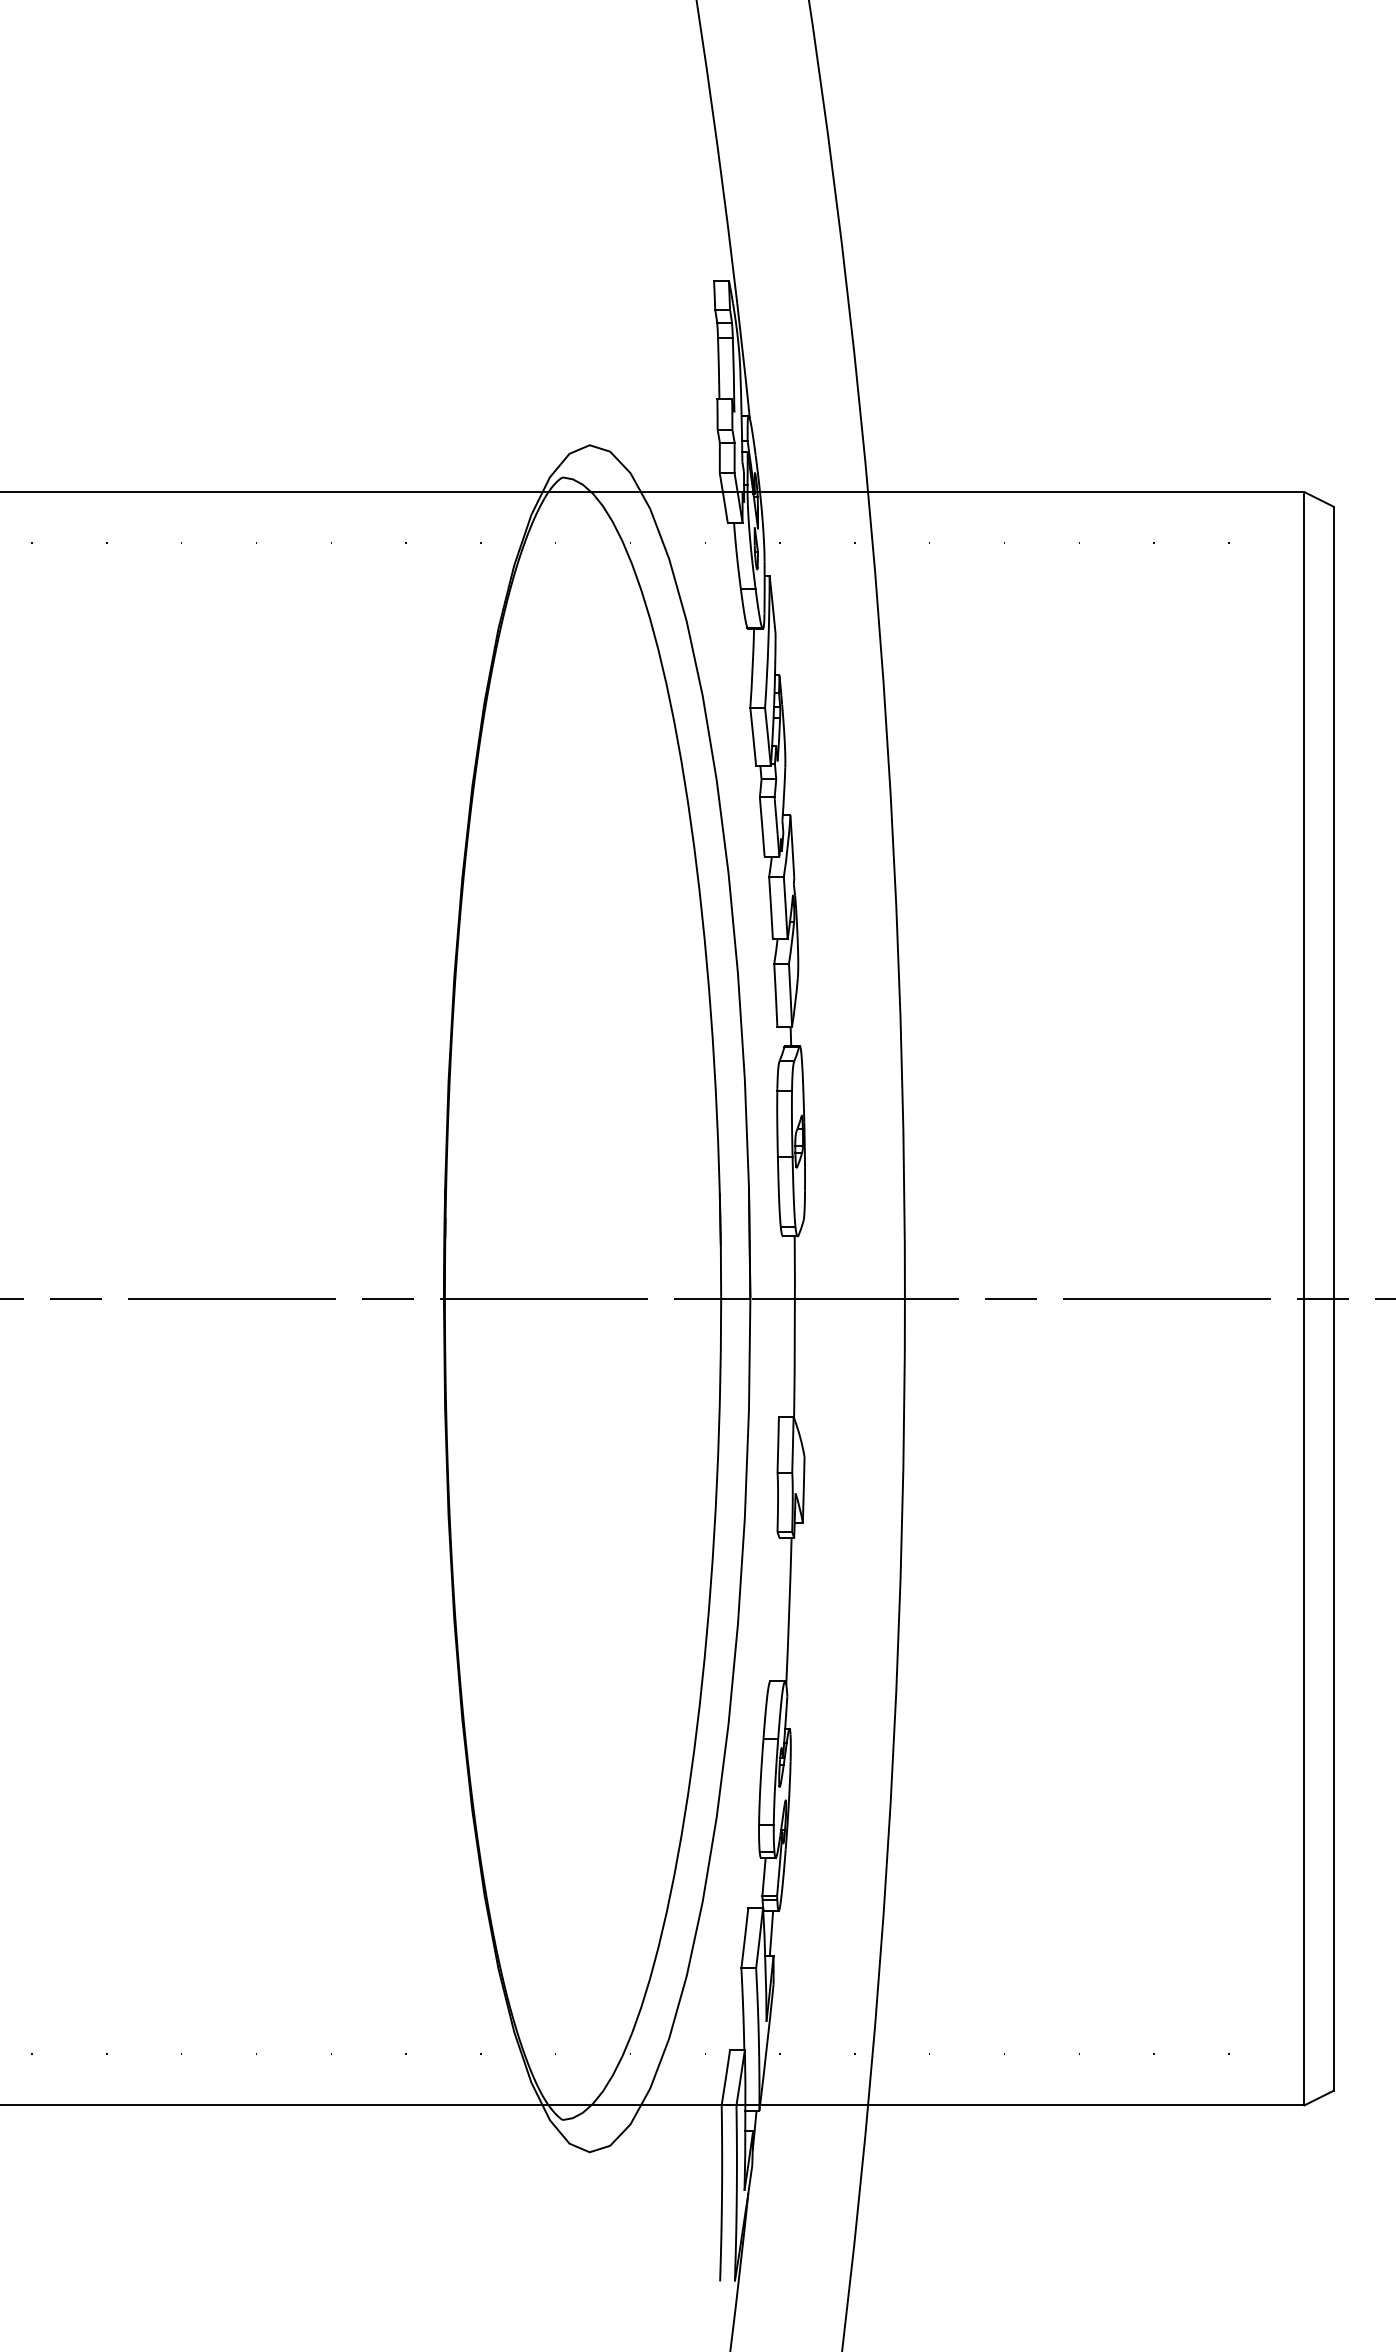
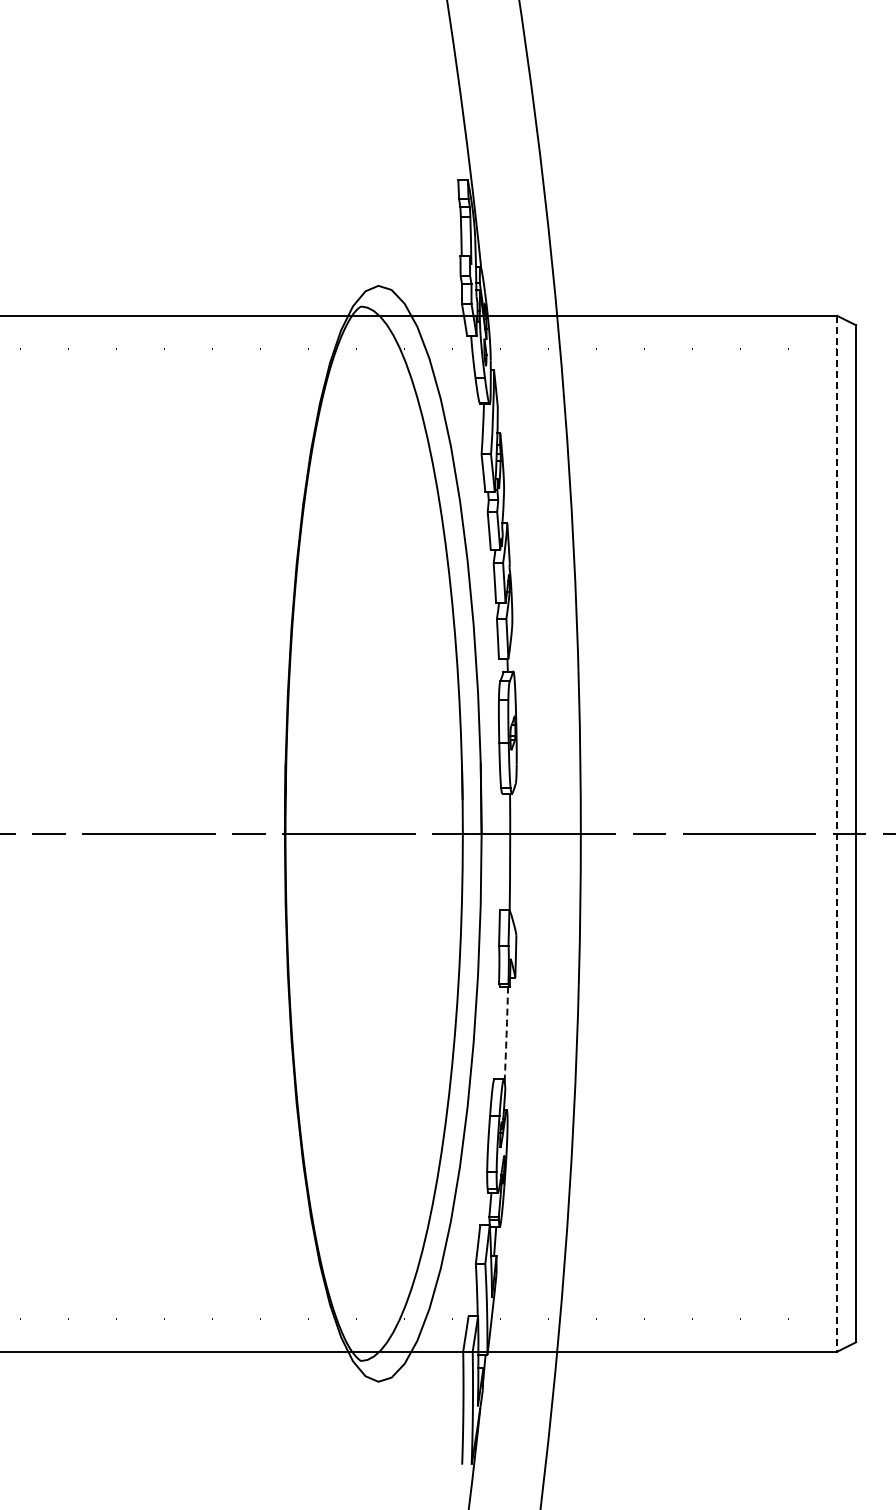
line: (1304, 1298) -> (837, 833), solid -> dashed
arc: (789, 1611) -> (506, 1034), solid -> dashed

